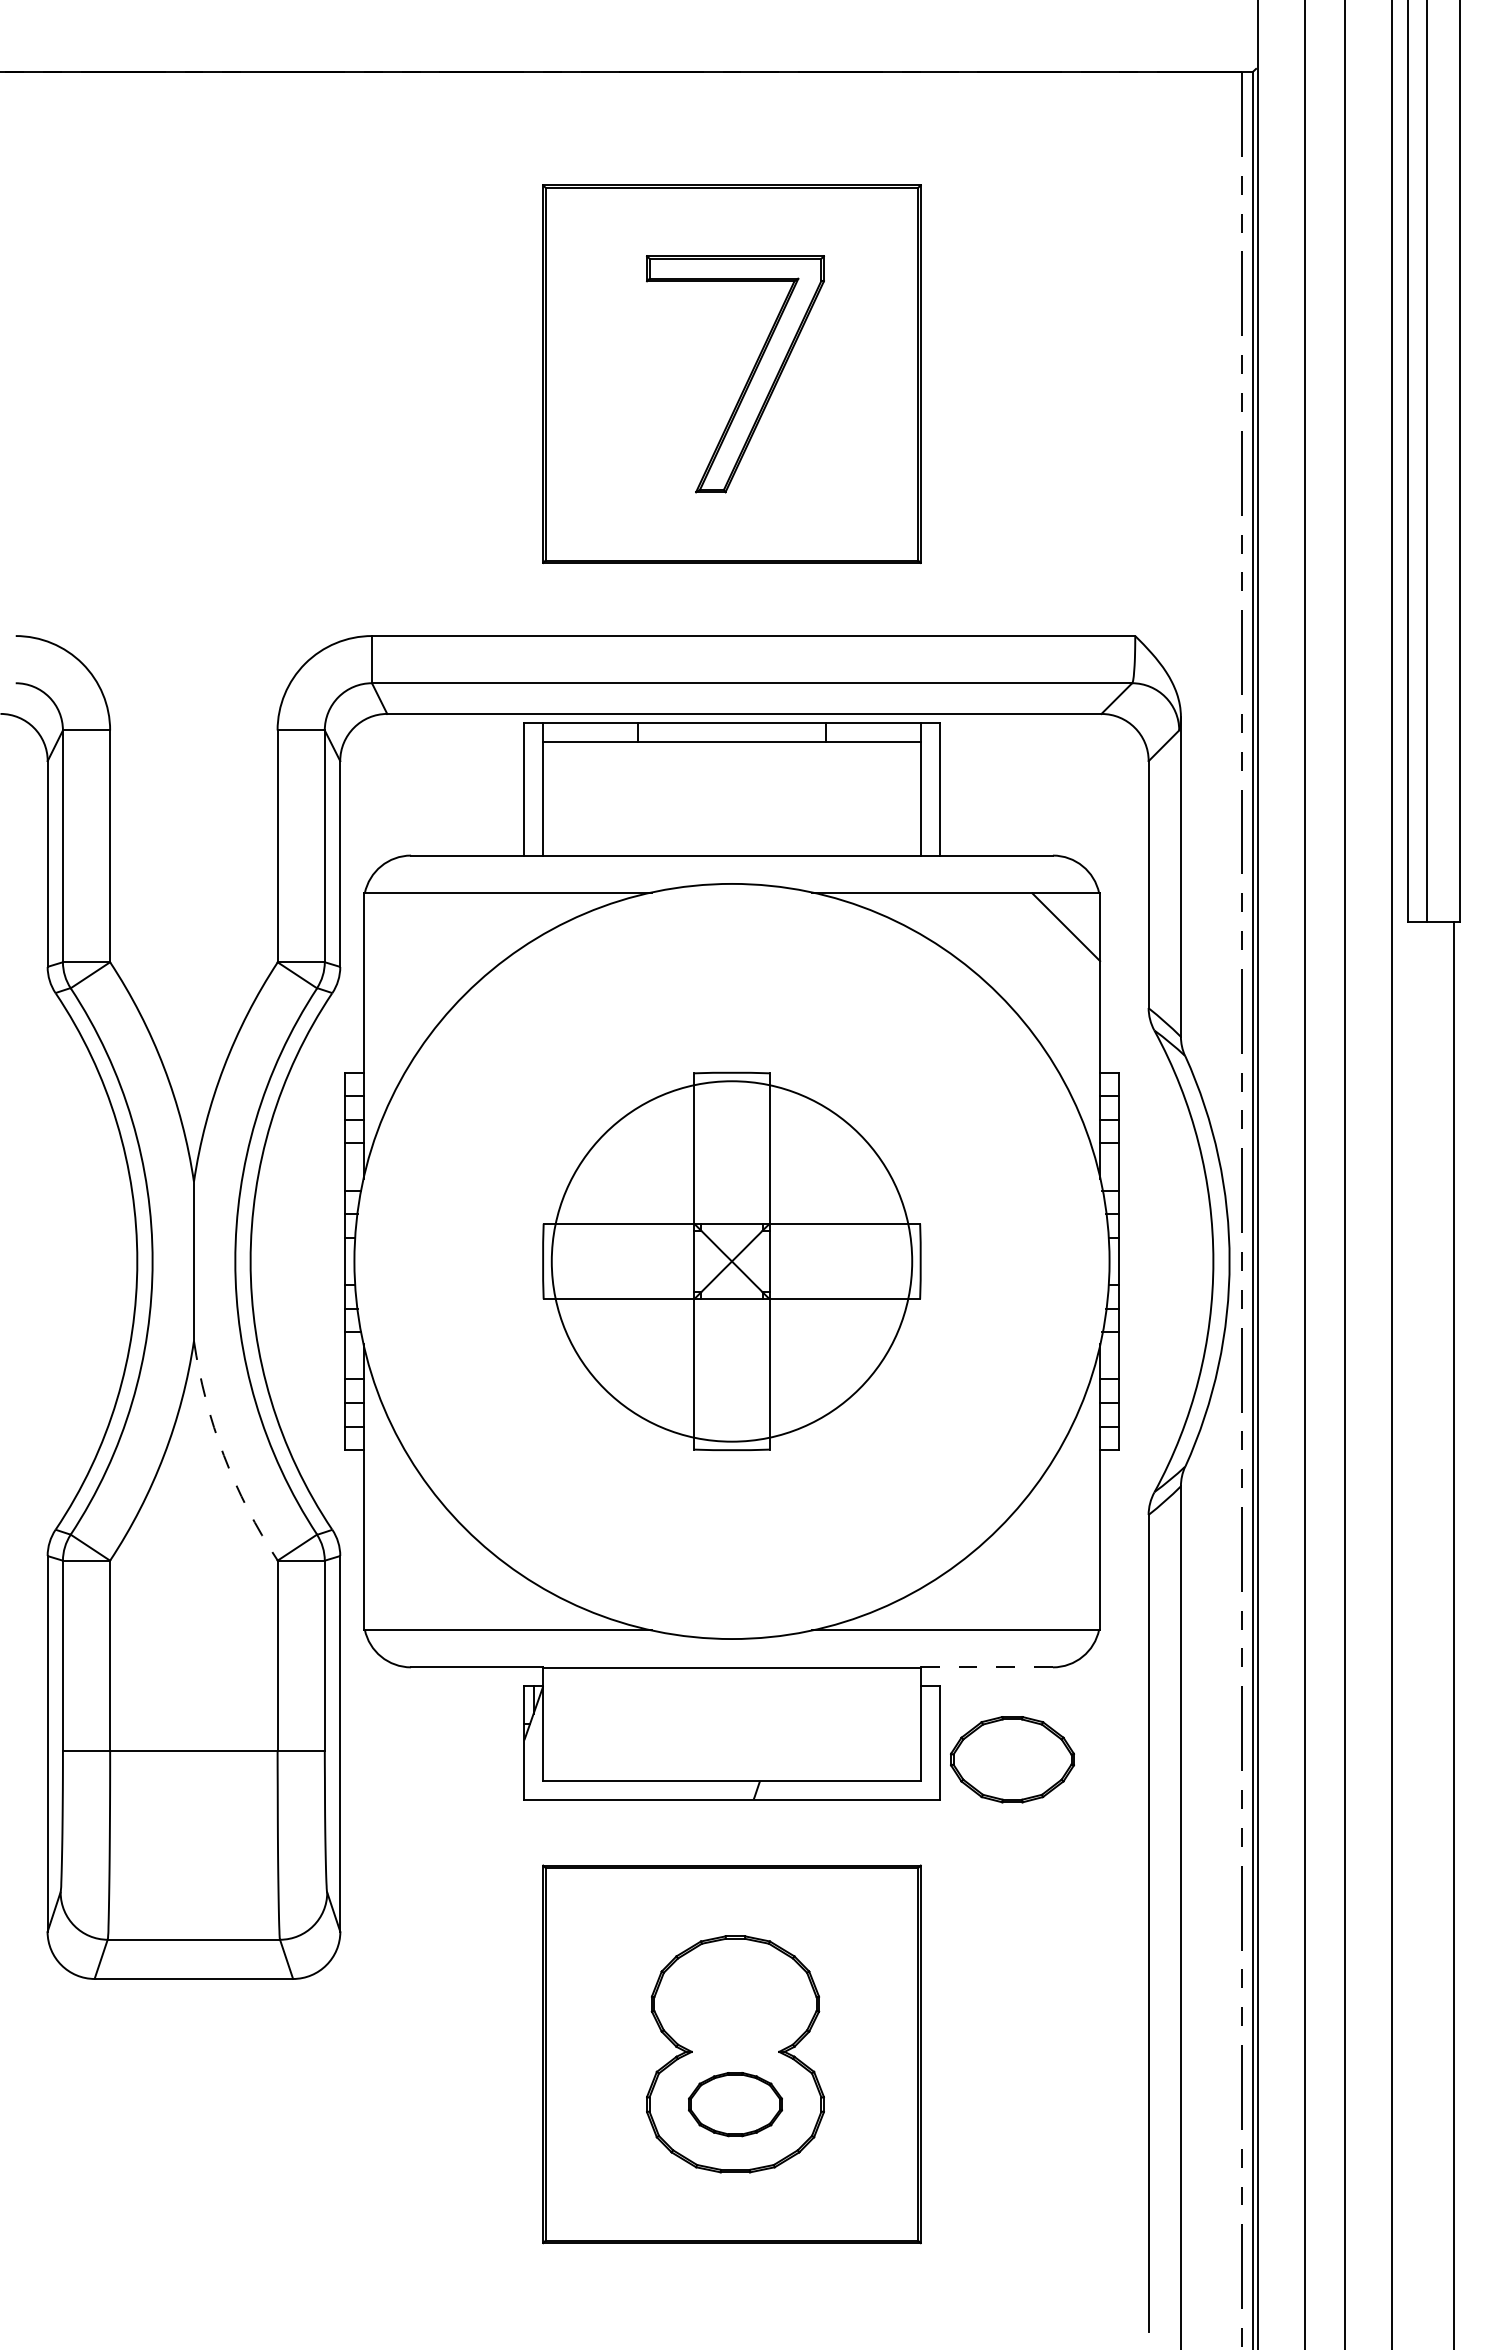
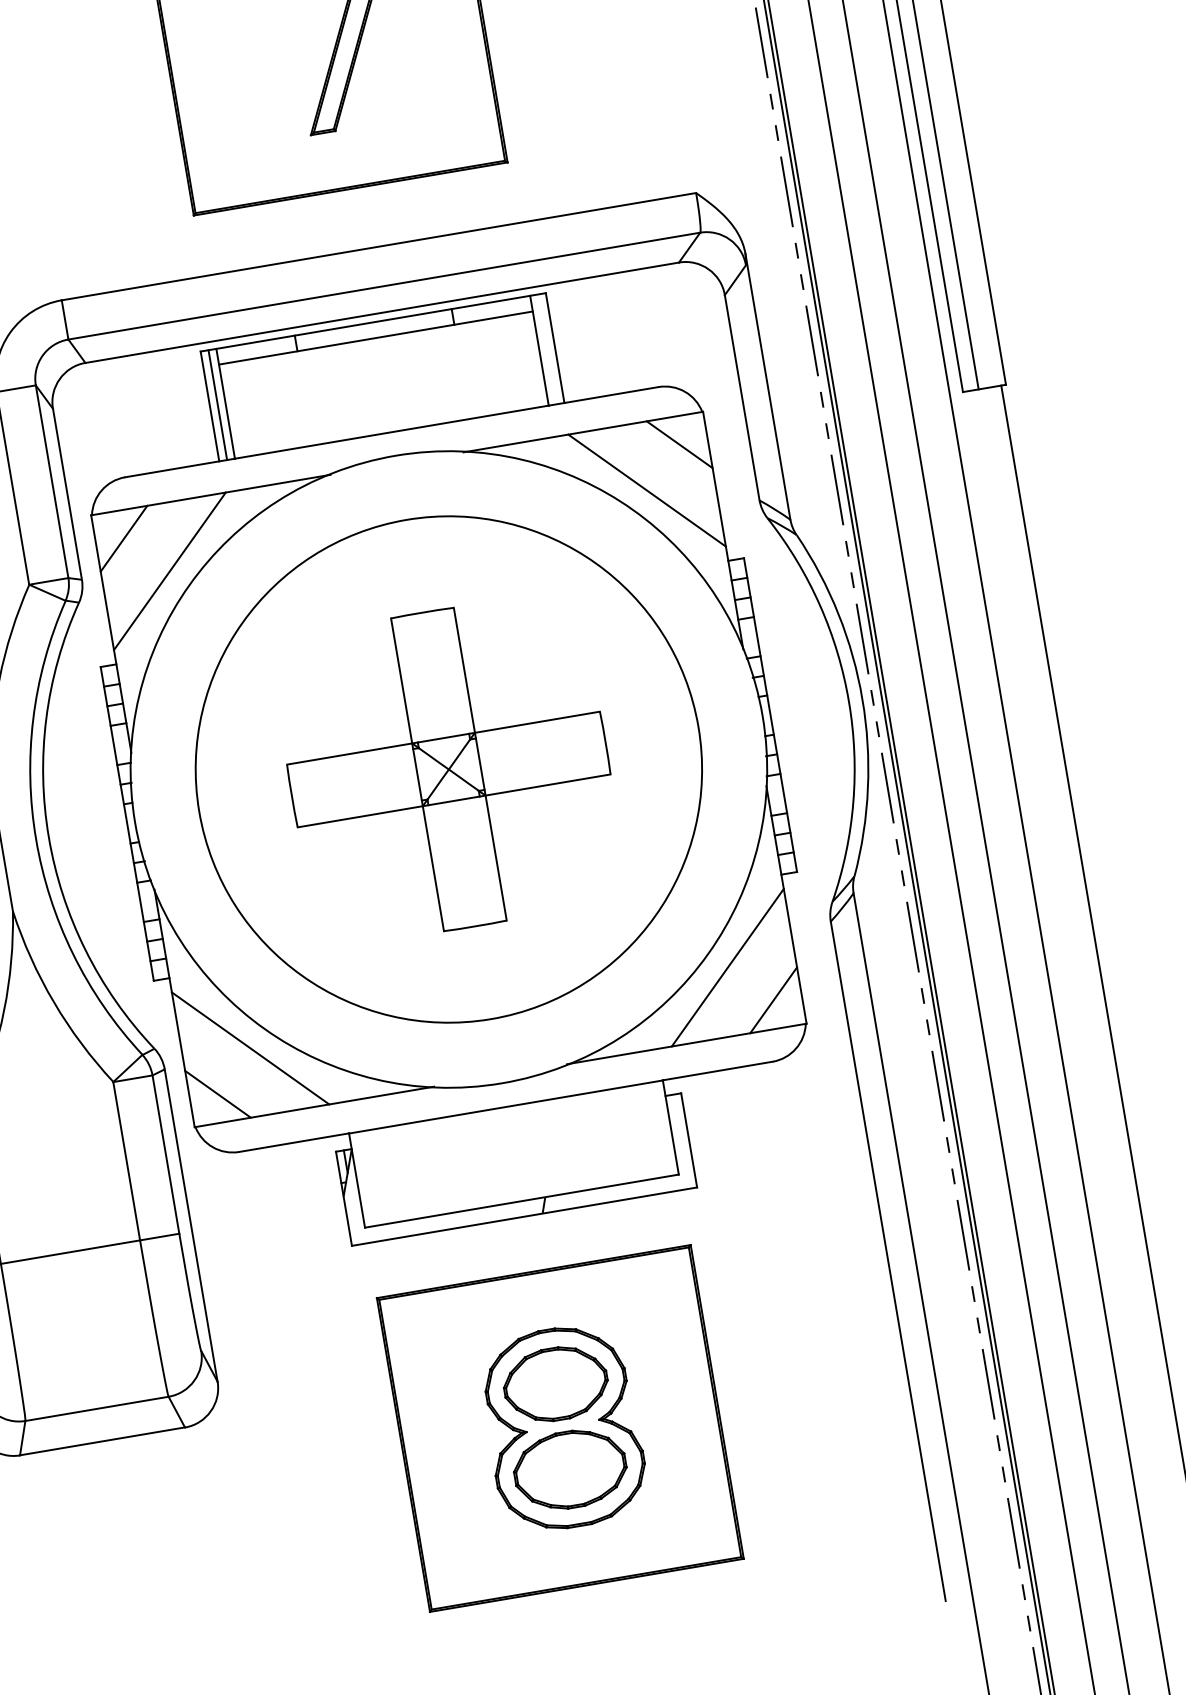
line: (533, 789) -> (217, 405), added
line: (397, 927) -> (123, 538), added
line: (444, 974) -> (169, 571), added
line: (1018, 974) -> (646, 490), added
circle: (731, 1261) -> (448, 769), size x1.67
arc: (223, 1455) -> (53, 1002), dashed -> solid
line: (444, 1548) -> (250, 1048), added
line: (1018, 1548) -> (727, 967), added
line: (397, 1595) -> (217, 1094), added
line: (1066, 1595) -> (773, 1000), added
line: (986, 1667) -> (717, 1071), dashed -> solid
part: (1012, 1759) -> (555, 1384), moved
part: (735, 2104) -> (570, 1469), size x1.43

